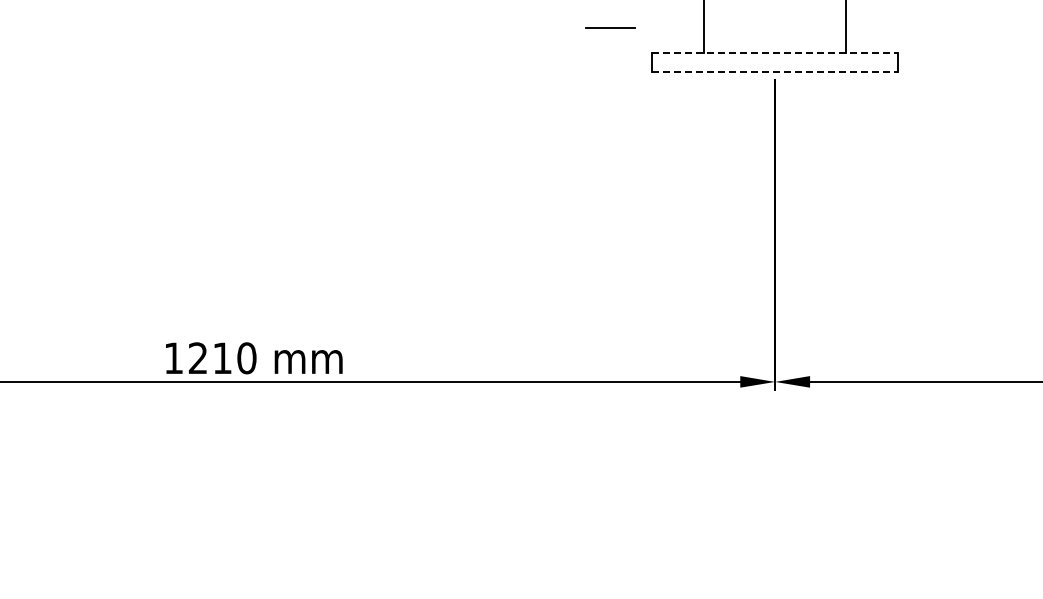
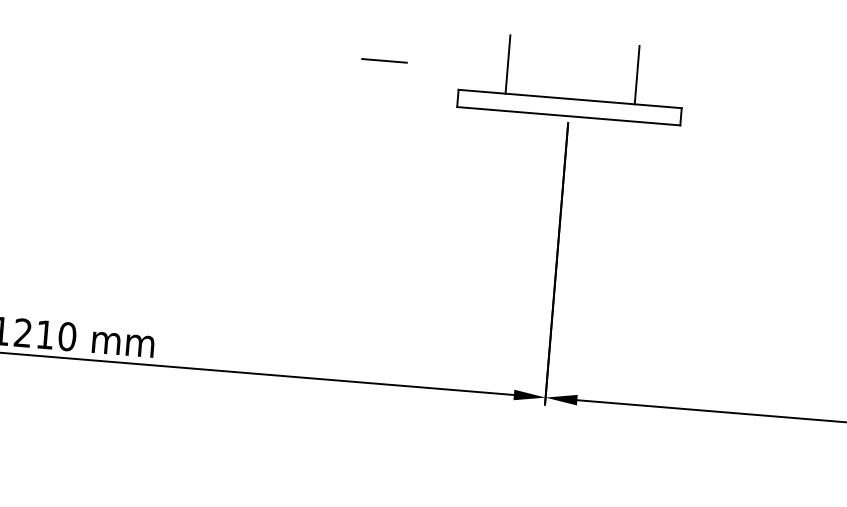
line: (610, 27) -> (384, 60), moved
line: (775, 53) -> (570, 99), dashed -> solid
line: (775, 72) -> (569, 116), dashed -> solid

